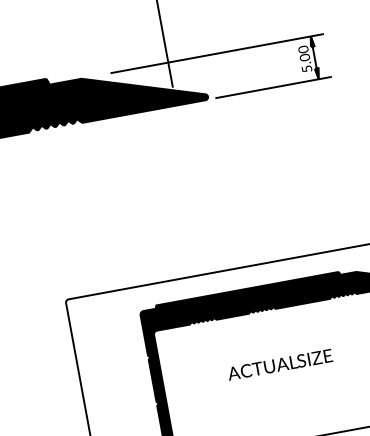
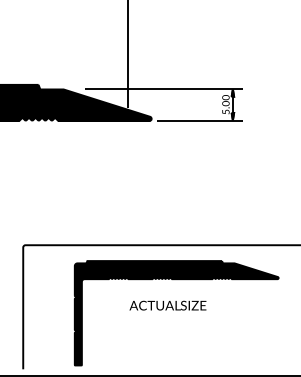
text: (279, 364) -> (167, 305), moved

